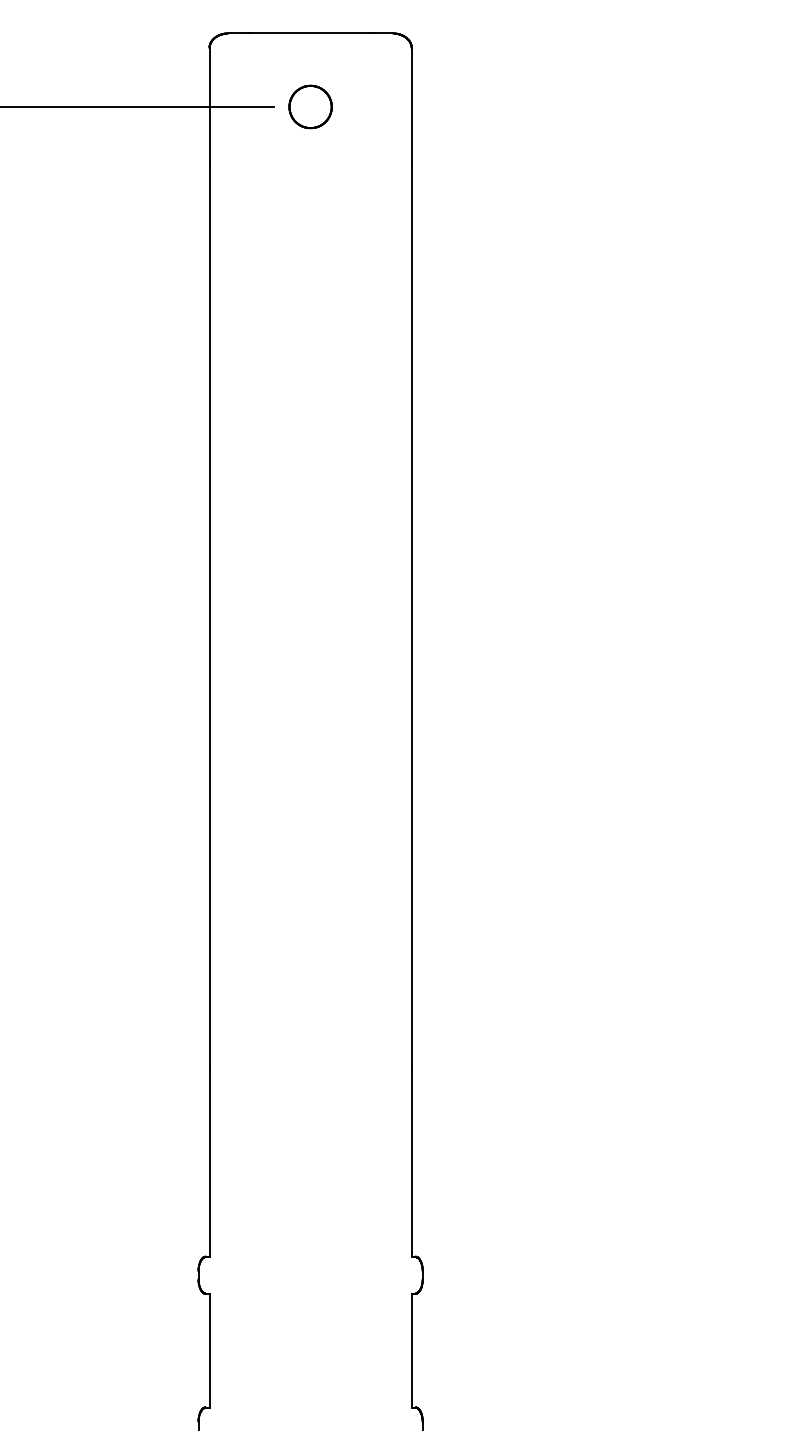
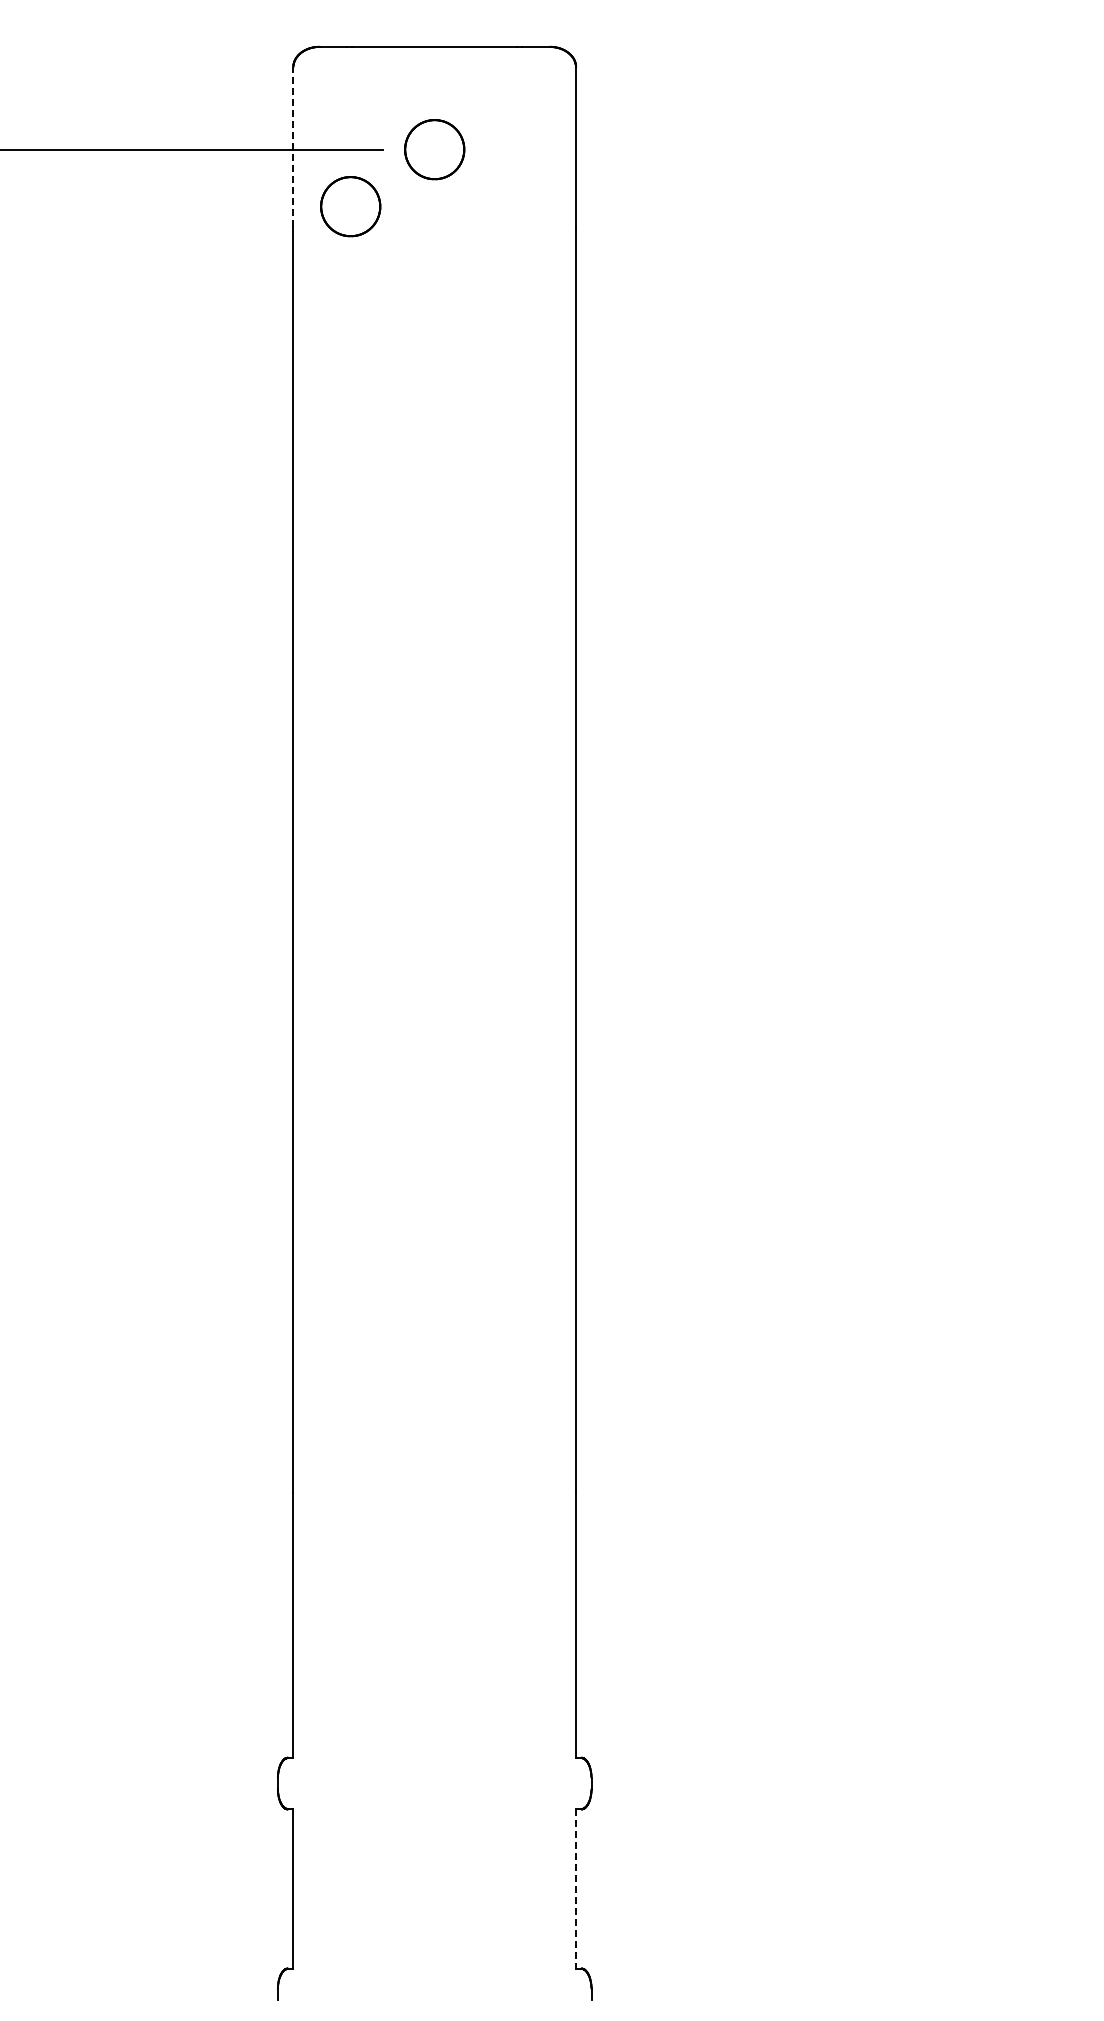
line: (209, 105) -> (293, 147), solid -> dashed
circle: (250, 147) -> (350, 206), added
line: (412, 1350) -> (576, 1888), solid -> dashed

